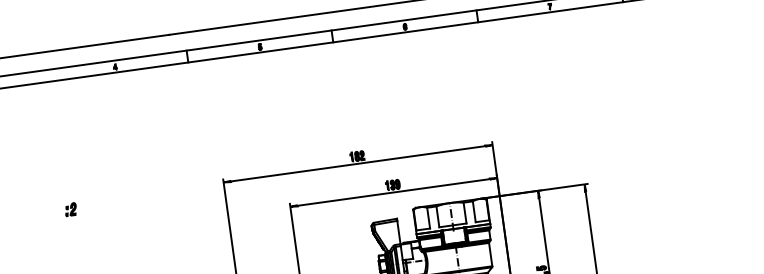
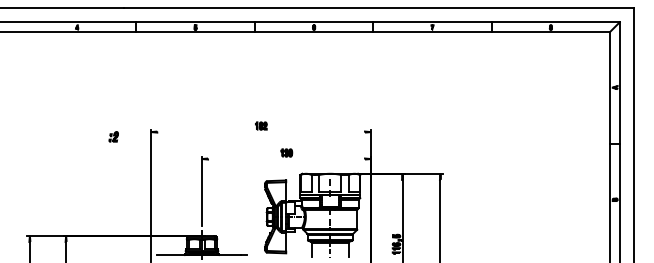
line: (358, 164) -> (261, 132), removed
line: (393, 193) -> (286, 159), removed
part: (70, 209) -> (113, 136), moved

